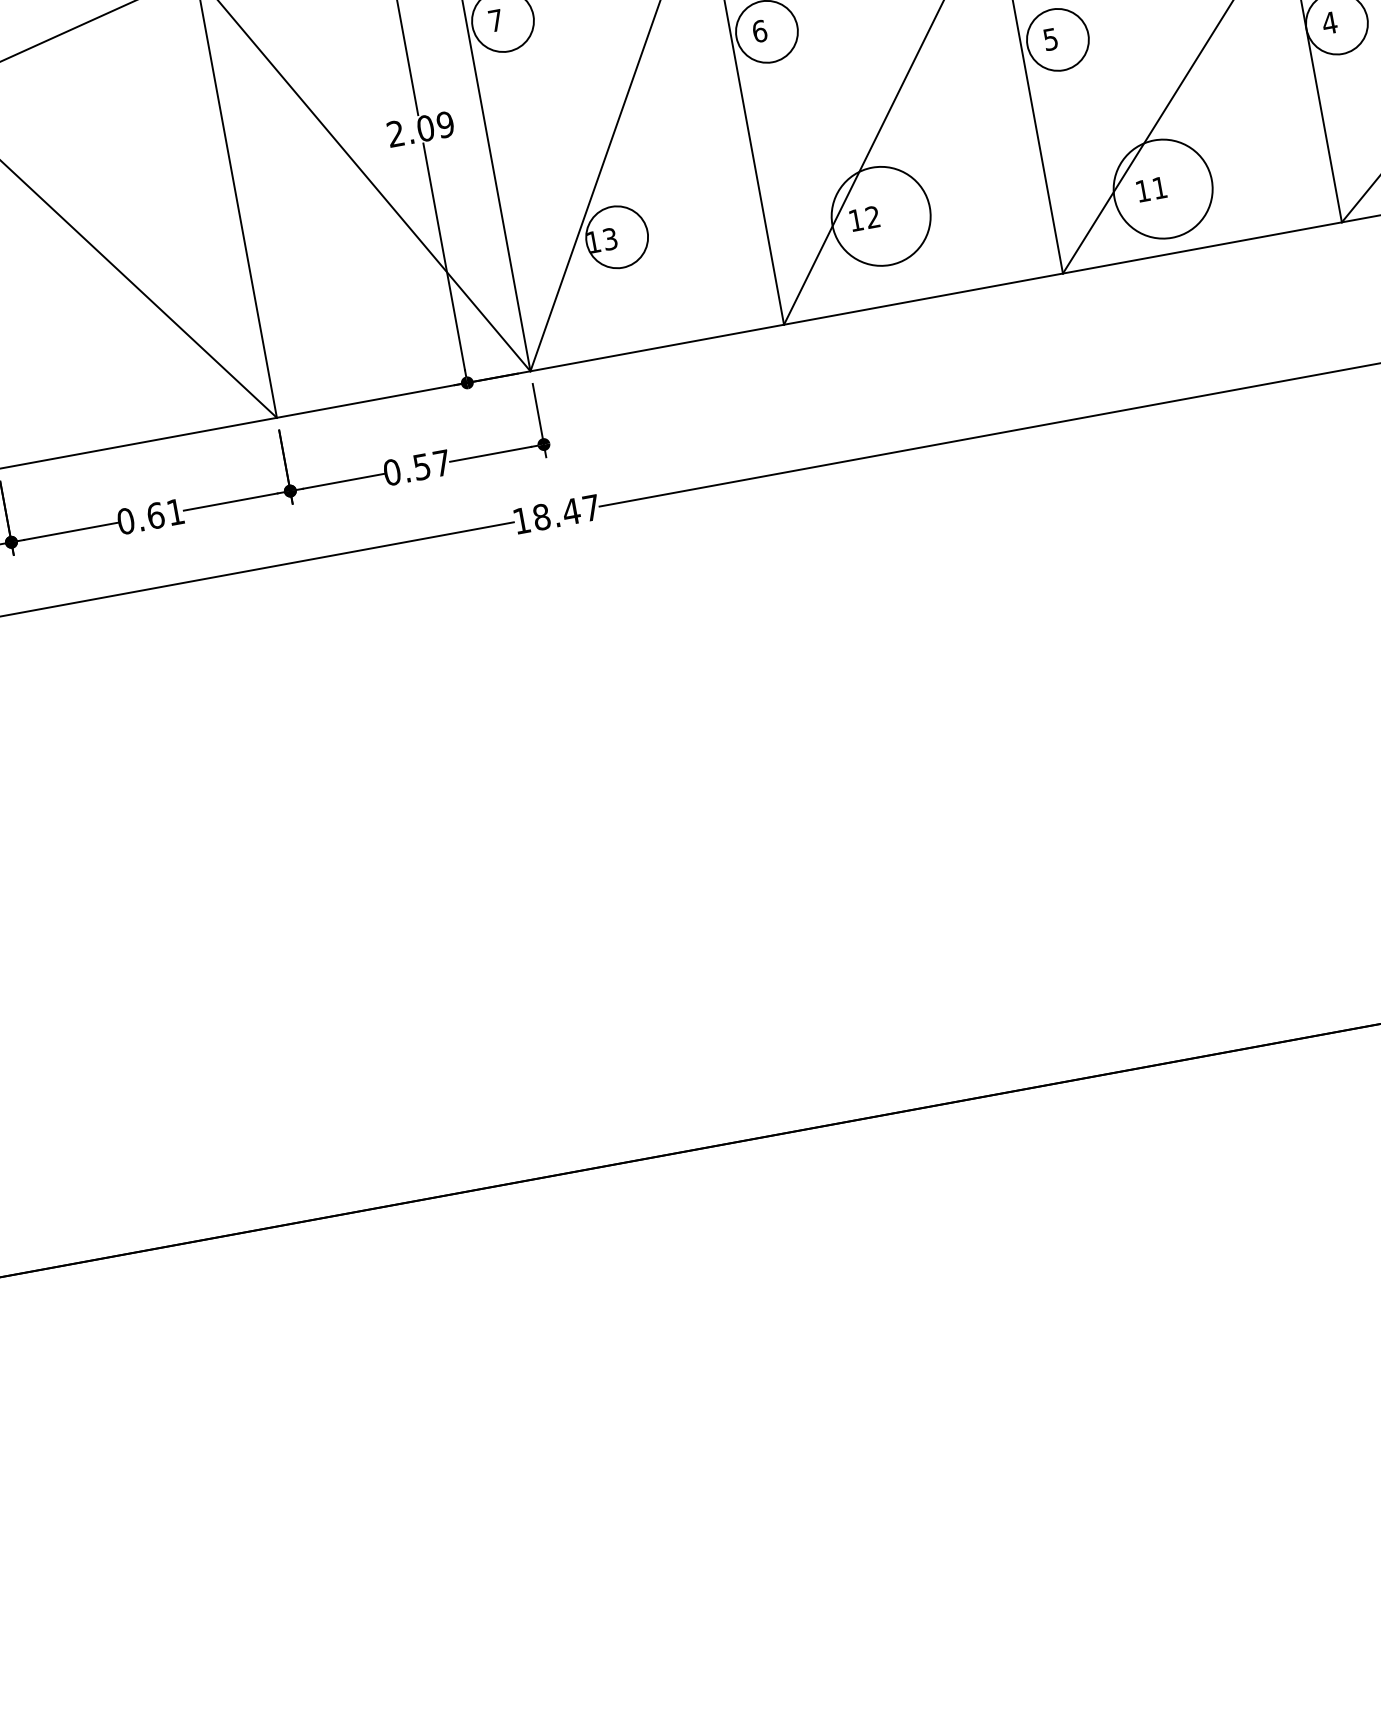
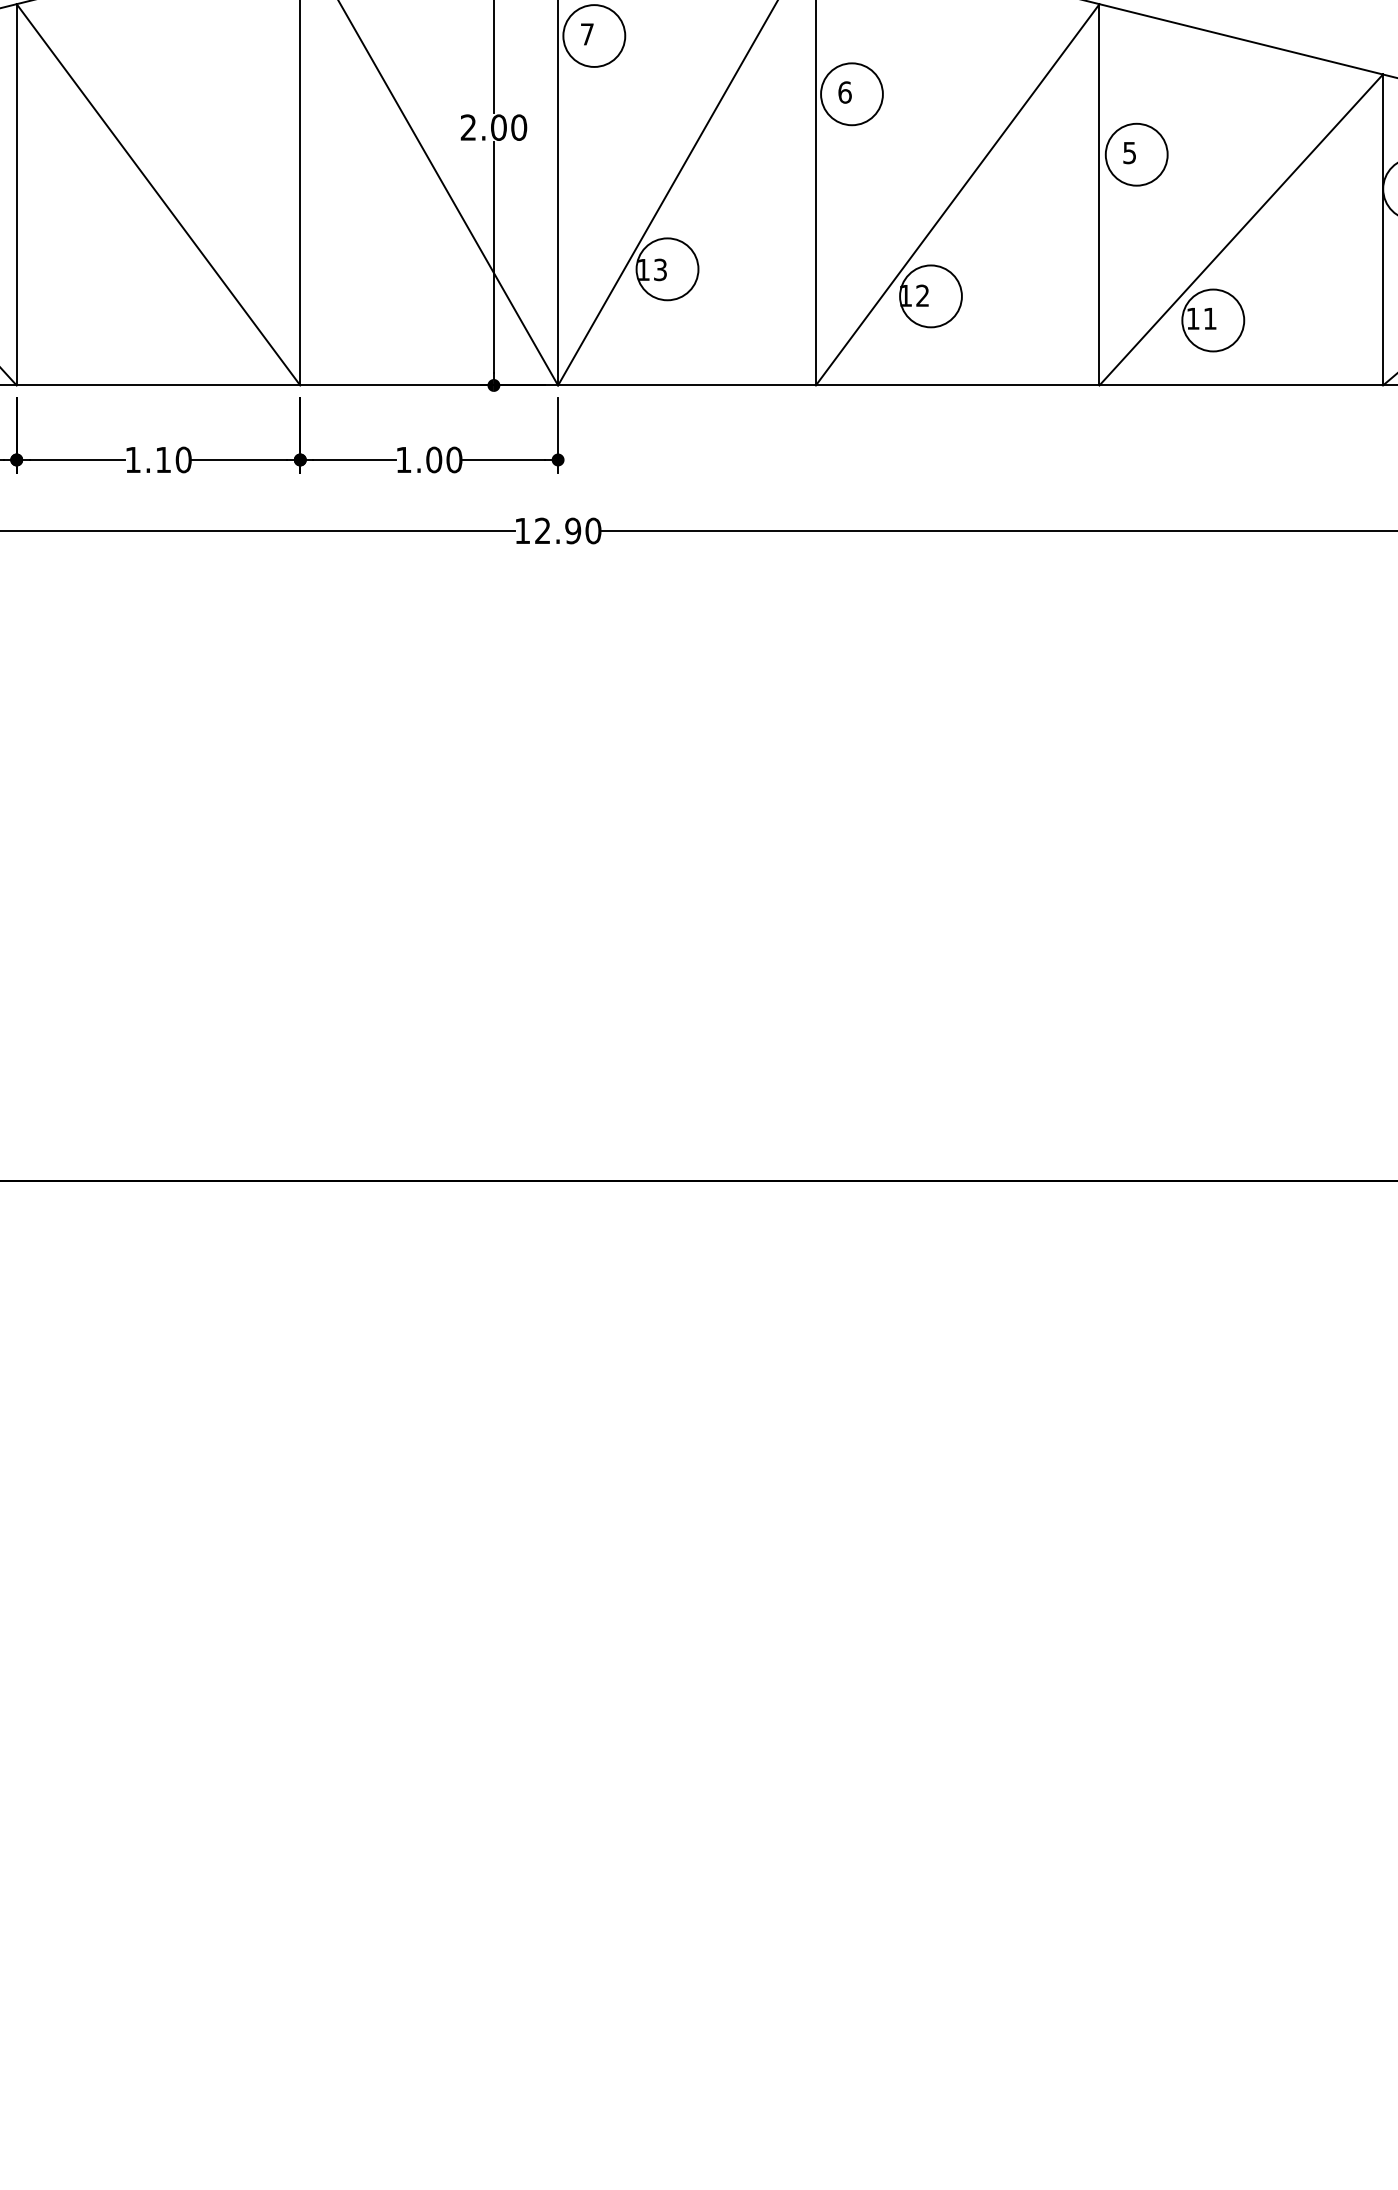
text: (445, 124) -> (519, 127), 2.09 -> 2.00
circle: (1163, 189) -> (1213, 320), size x0.62
circle: (880, 216) -> (930, 296), size x0.62
text: (417, 467) -> (429, 459), 0.57 -> 1.00
text: (566, 512) -> (568, 530), 18.47 -> 12.90
text: (150, 516) -> (158, 459), 0.61 -> 1.10

